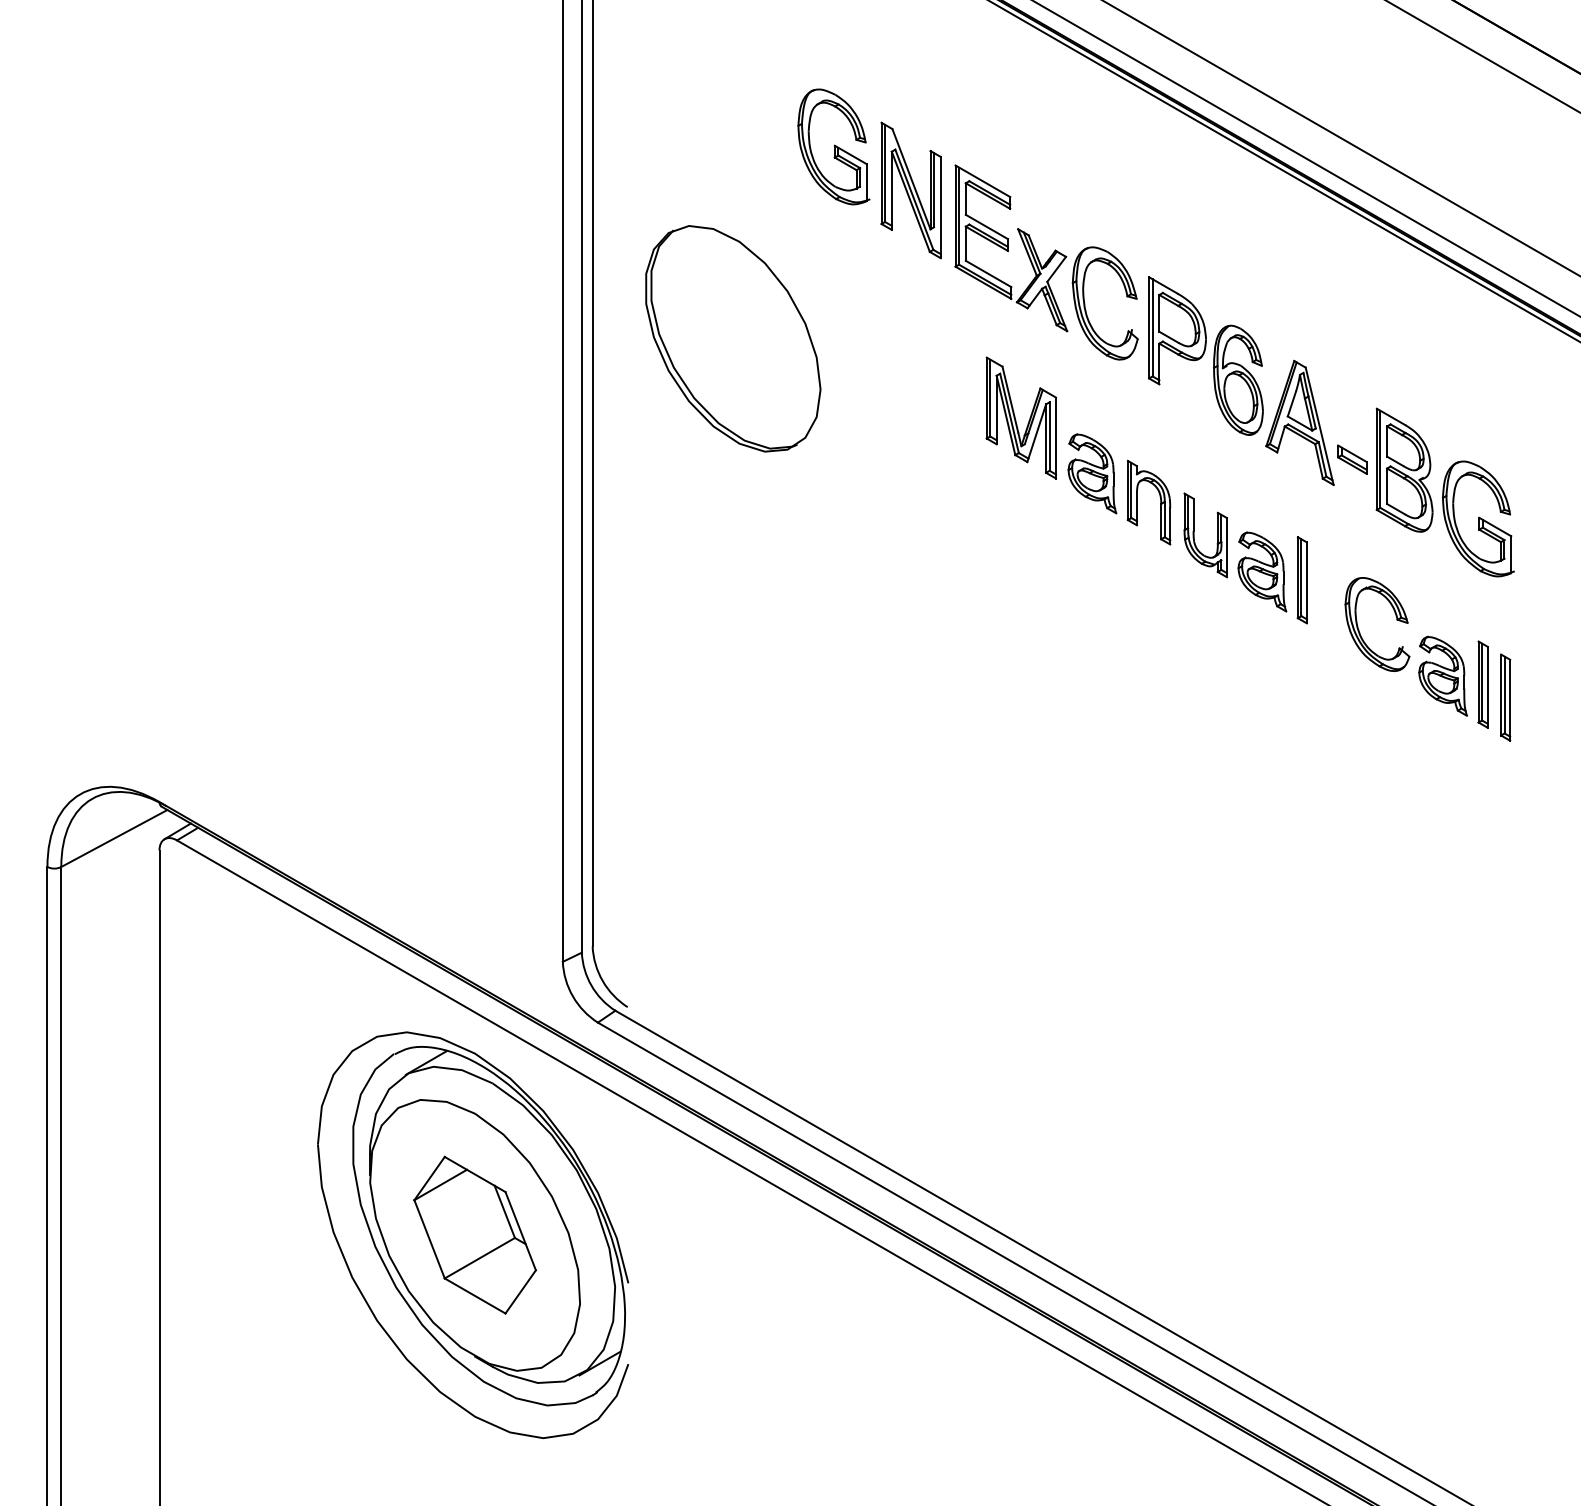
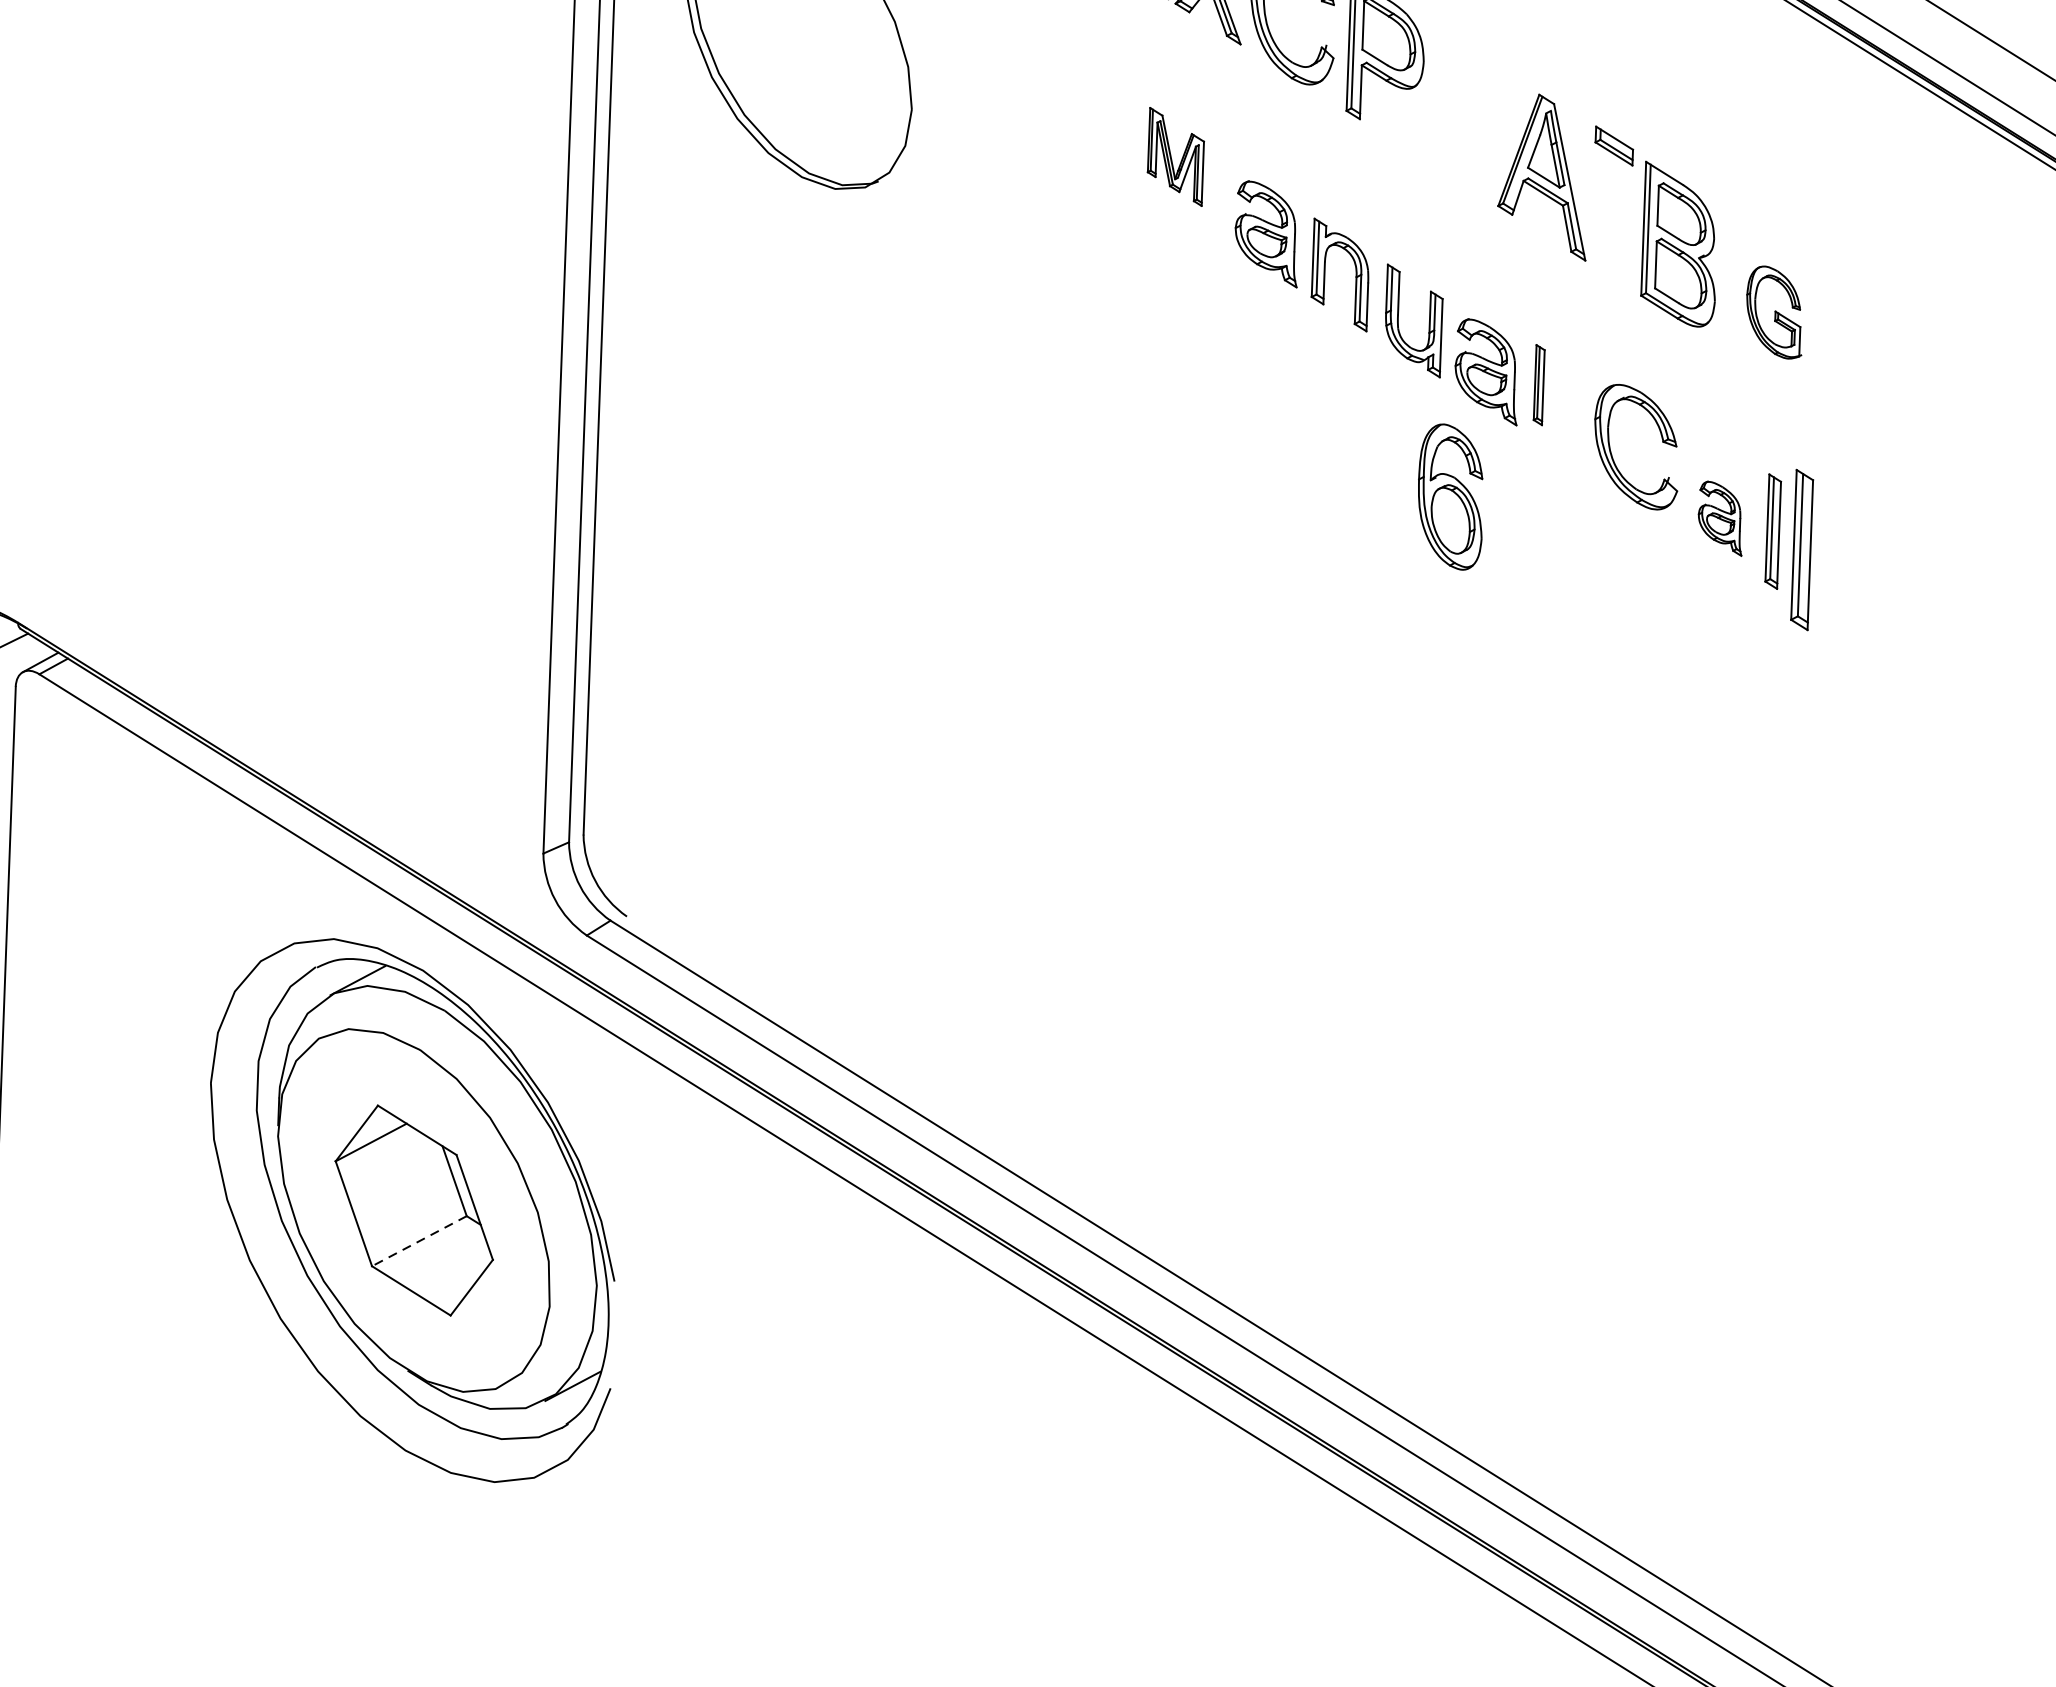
part: (1238, 379) -> (1450, 495), moved
part: (1021, 417) -> (1176, 156), size x0.6
part: (1352, 459) -> (1614, 145), moved
part: (1477, 518) -> (1773, 311), size x0.6
part: (1301, 580) -> (1538, 385), size x0.7
part: (1442, 675) -> (1719, 517), size x0.7
part: (1505, 697) -> (1802, 549), size x1.4
line: (479, 1258) -> (418, 1241), solid -> dashed

